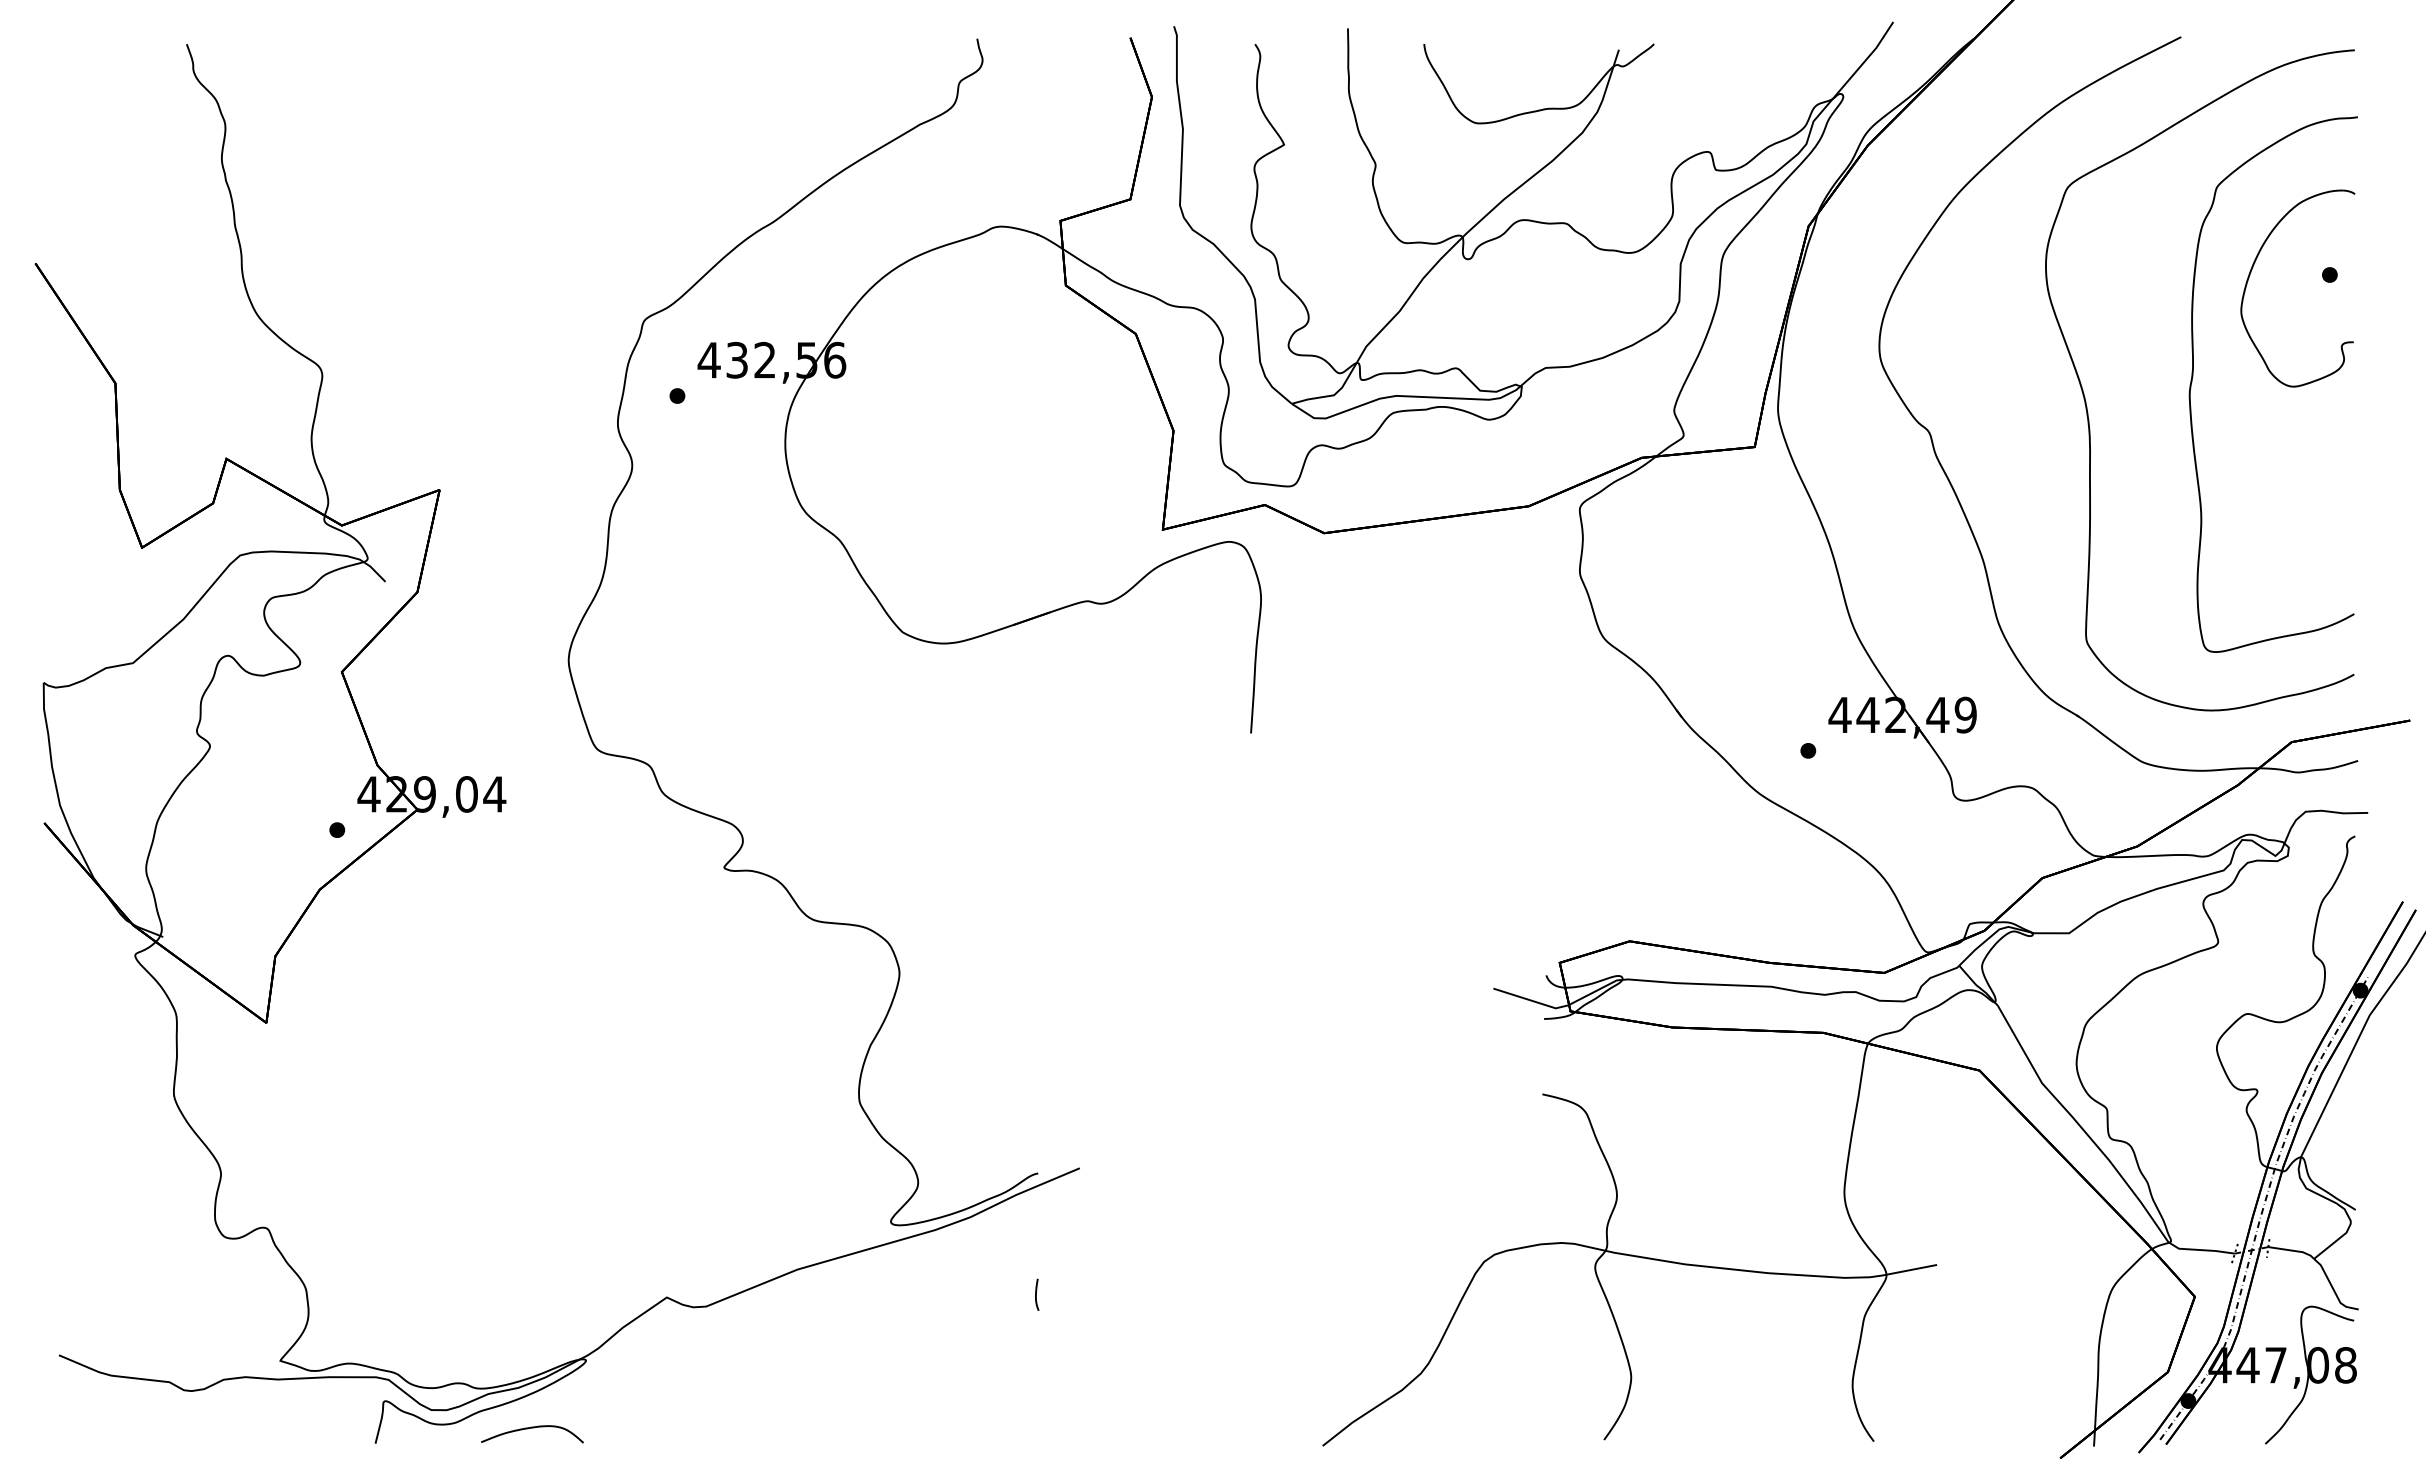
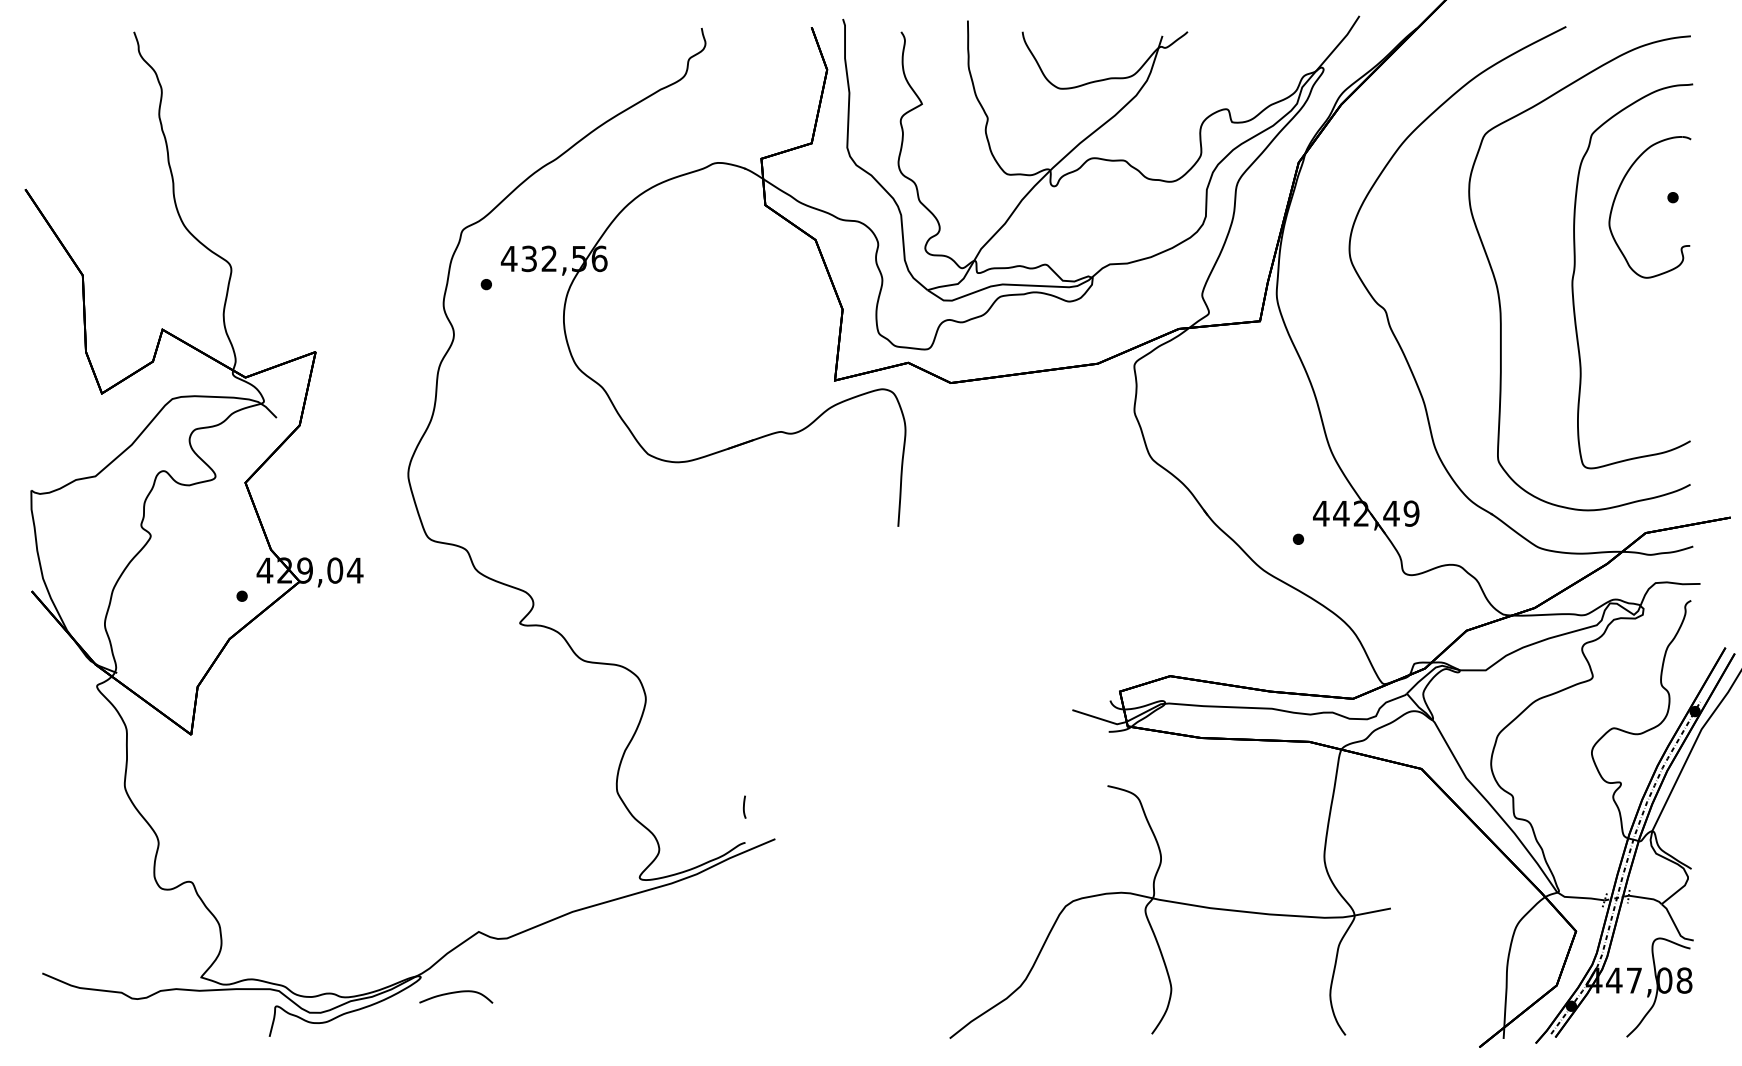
curve: (1036, 1294) -> (744, 806), moved
curve: (532, 1428) -> (456, 992), moved

